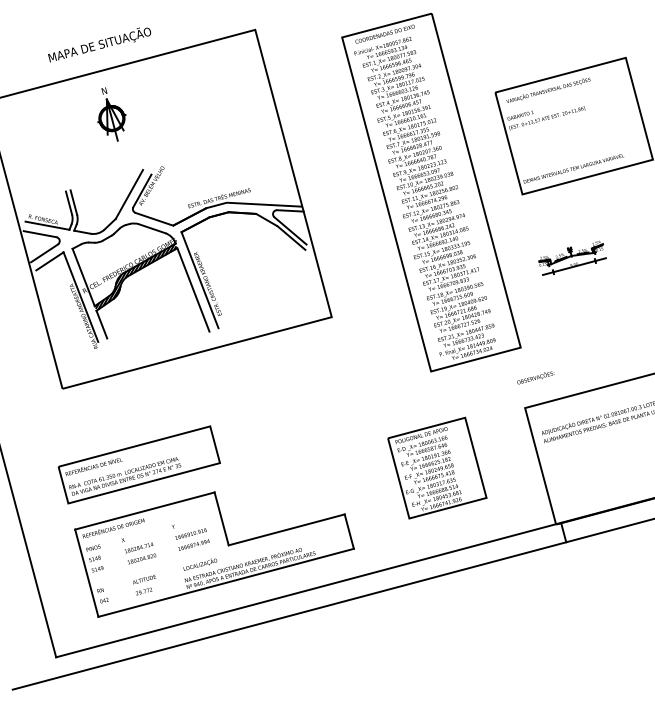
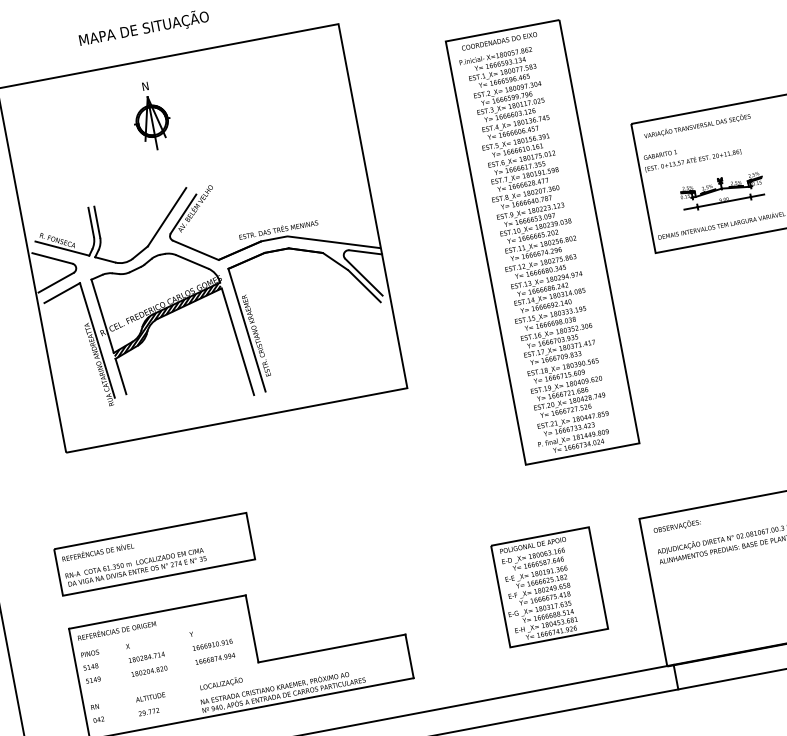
part: (572, 257) -> (722, 190), moved
text: (535, 377) -> (676, 525), moved
part: (437, 467) -> (549, 586), moved

